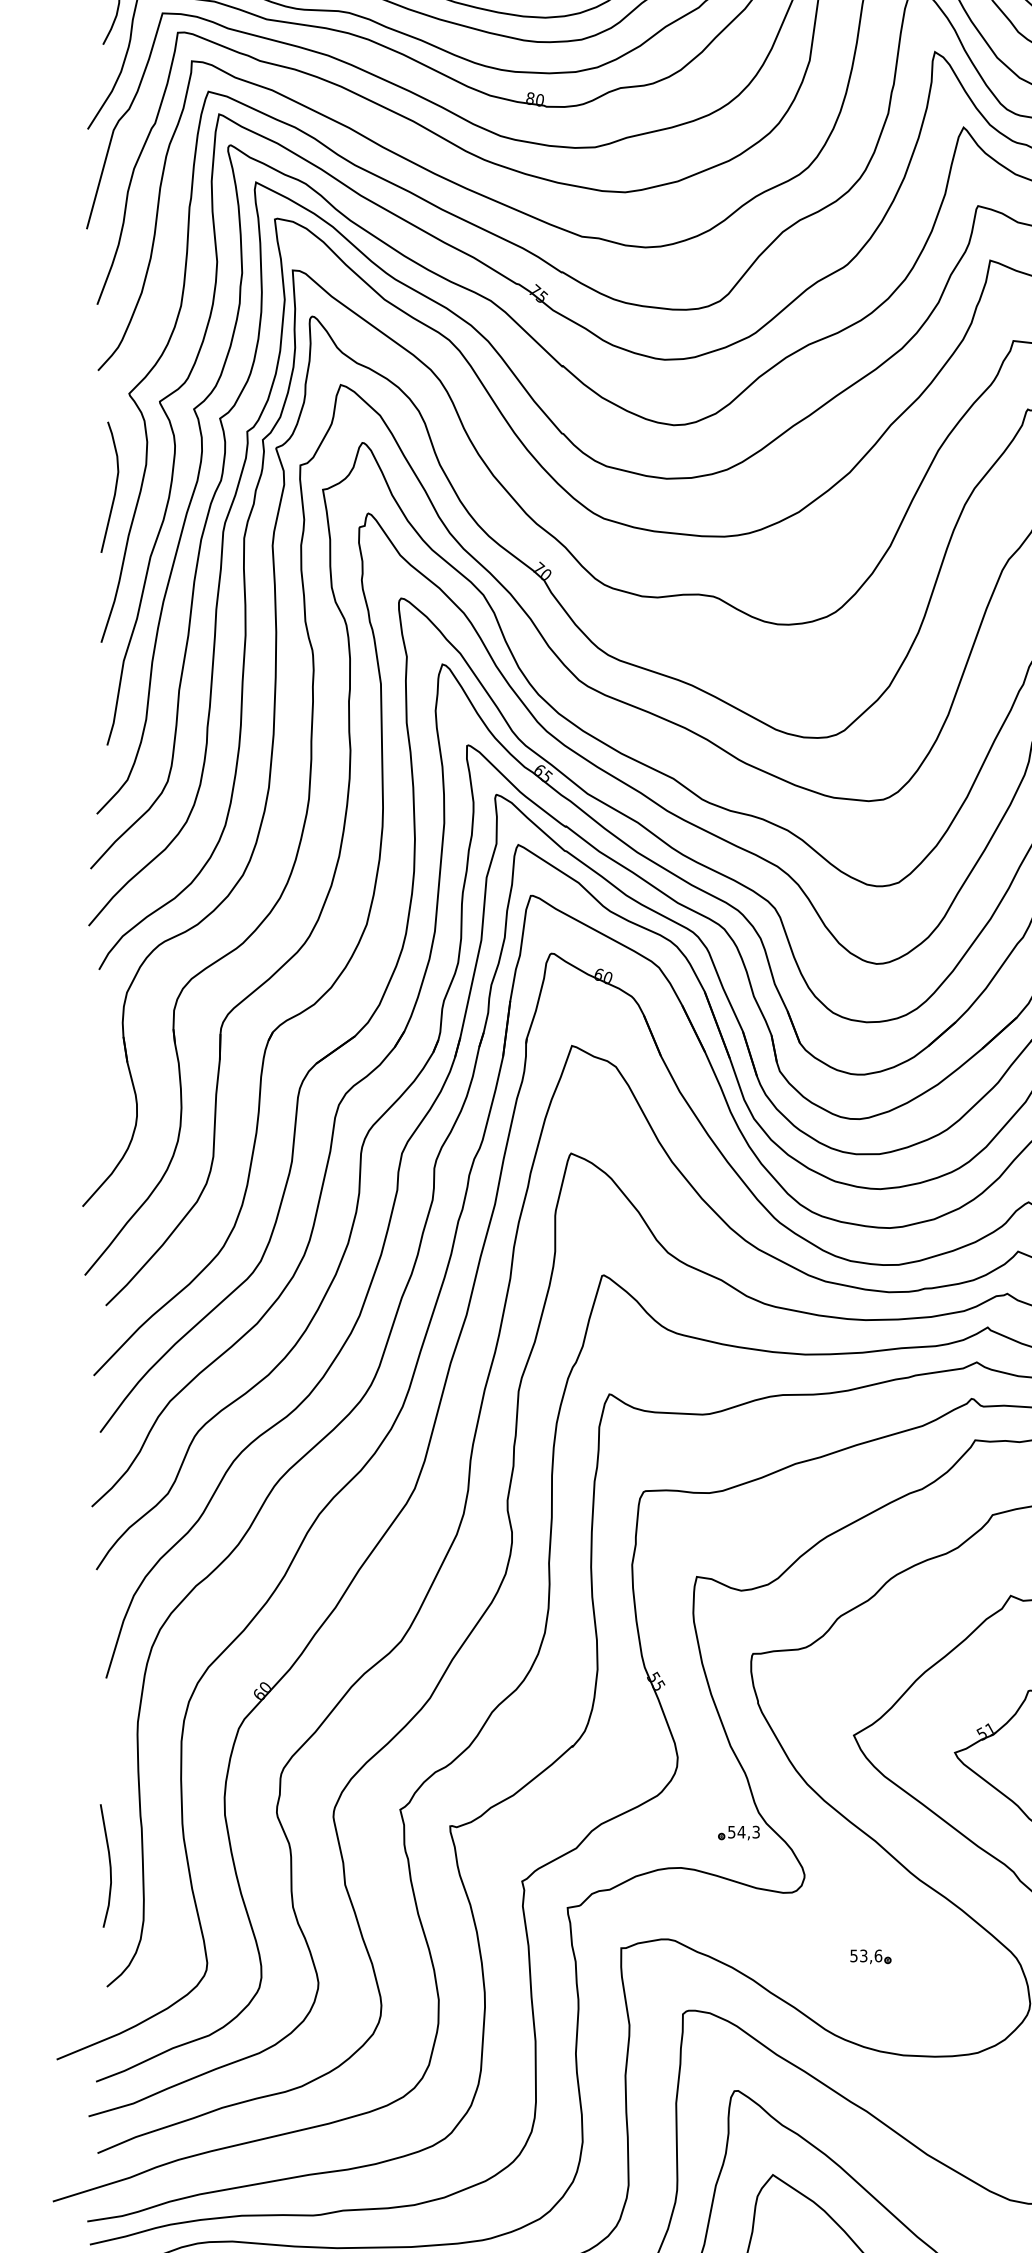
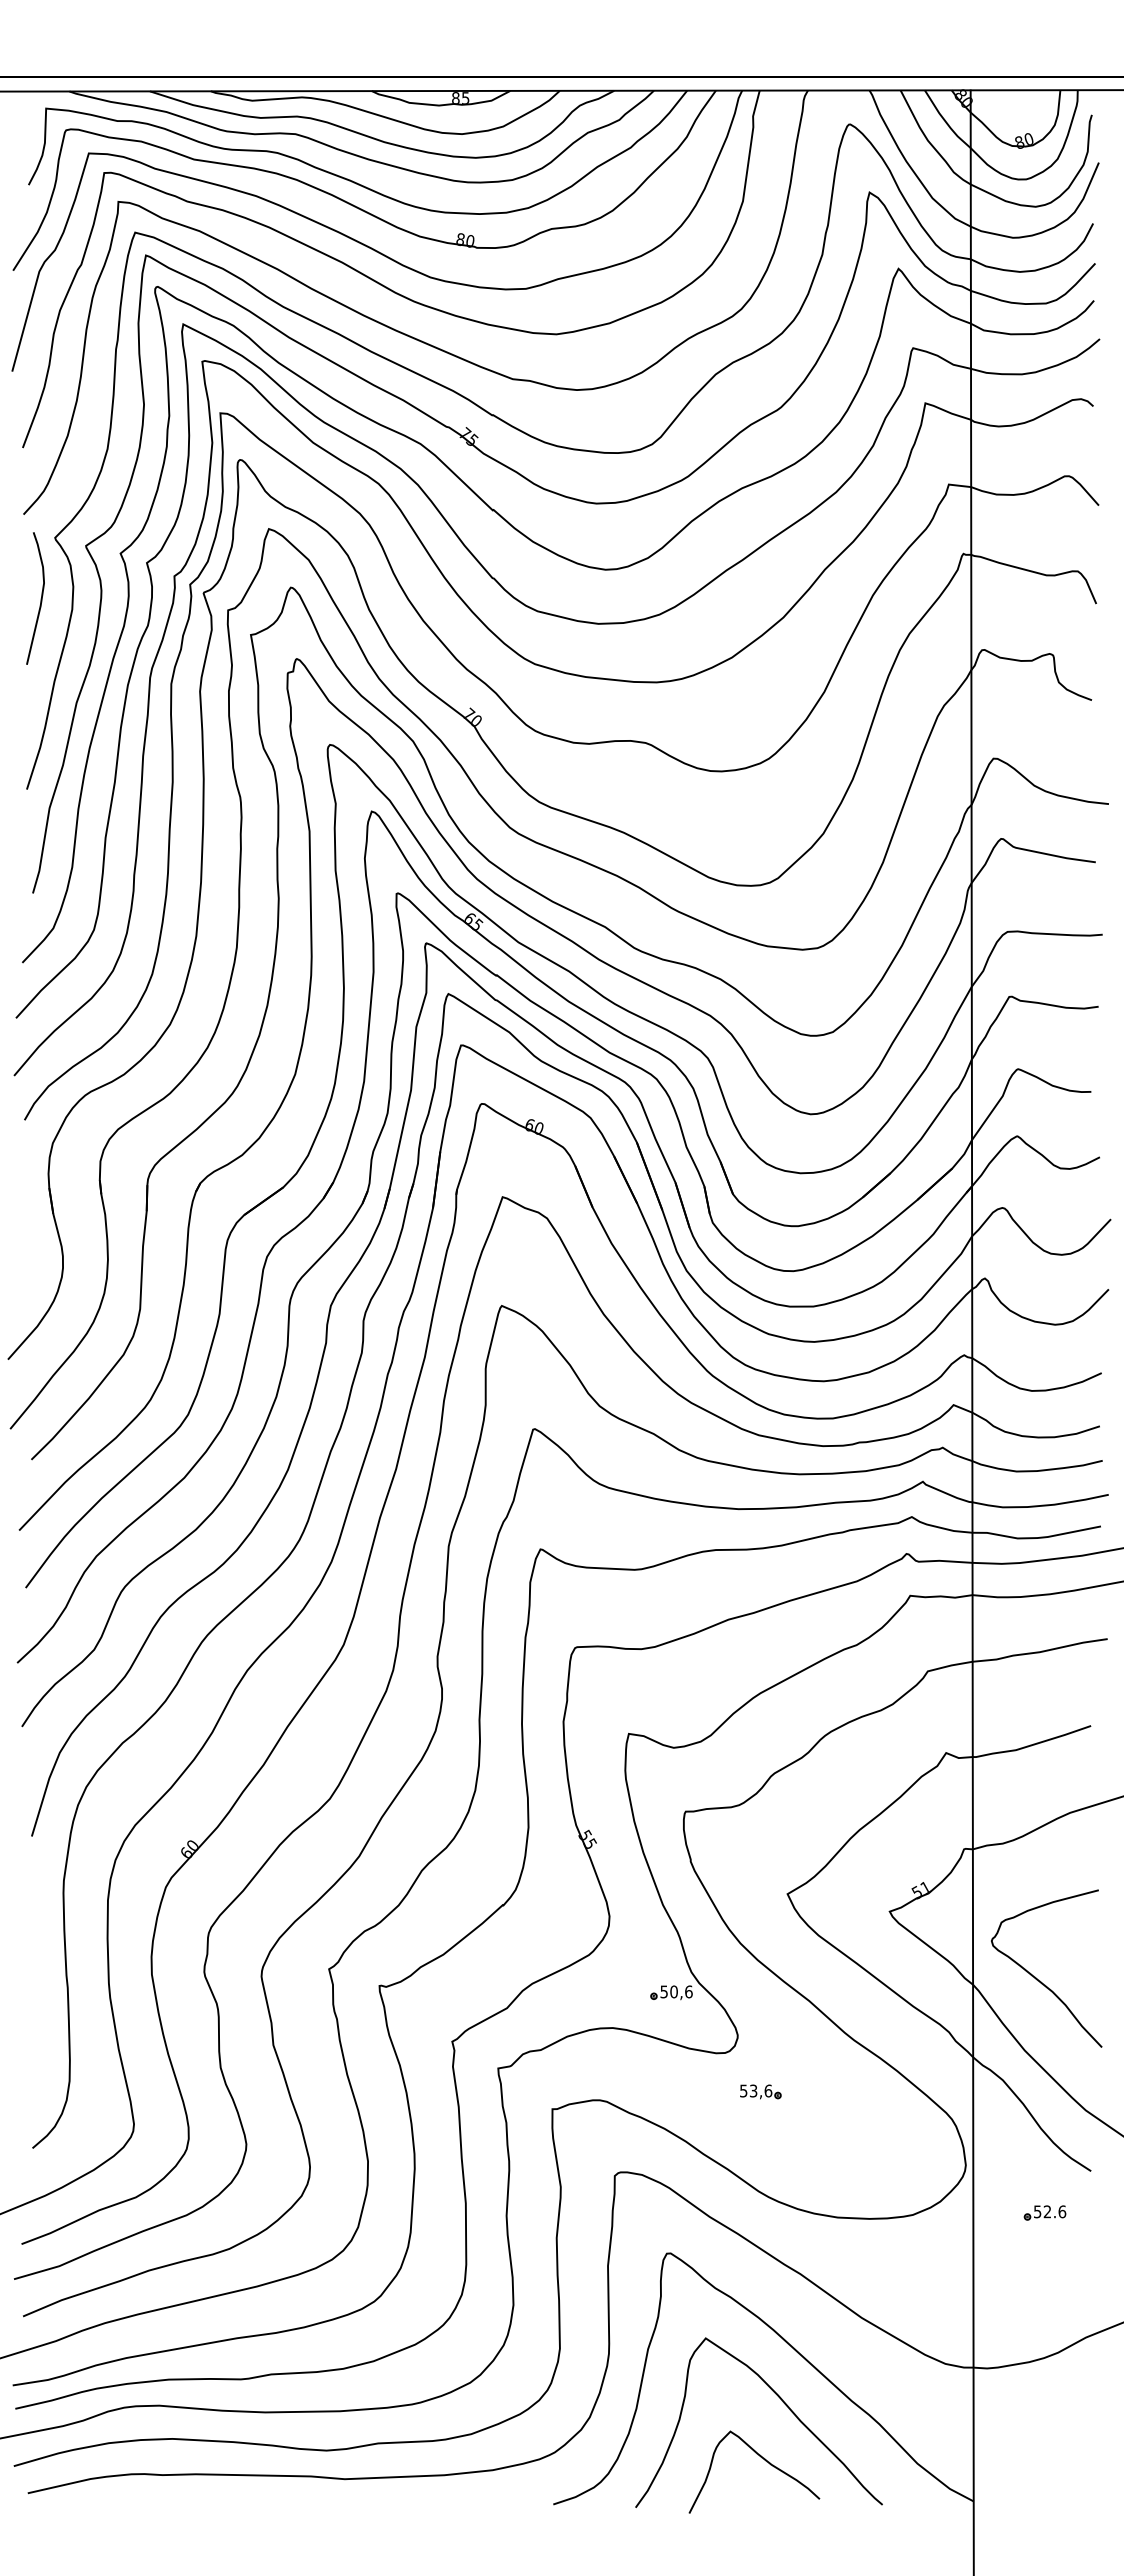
curve: (114, 487) -> (40, 598), moved
text: (748, 1831) -> (681, 1991), 54,3 -> 50,6
curve: (109, 1865) -> (35, 2025), removed
part: (870, 1956) -> (760, 2091), moved

